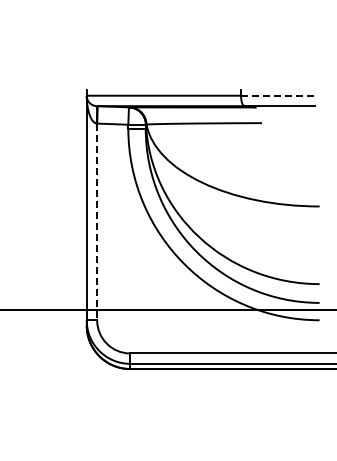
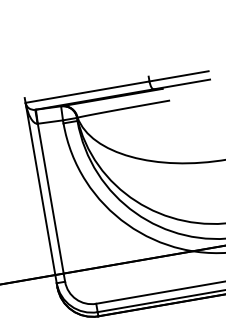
line: (277, 95) -> (178, 76), dashed -> solid
line: (97, 222) -> (51, 203), dashed -> solid

